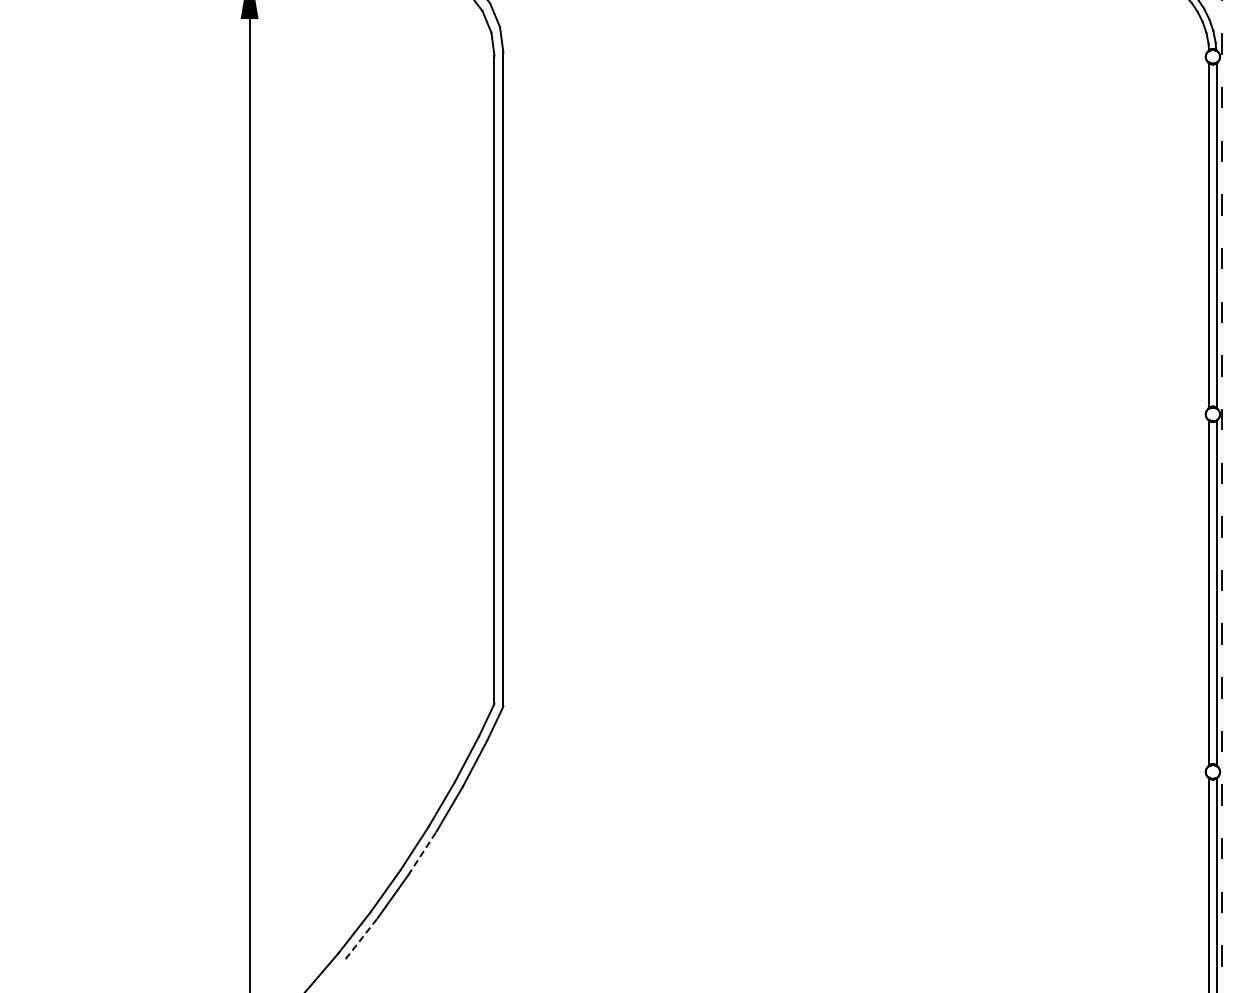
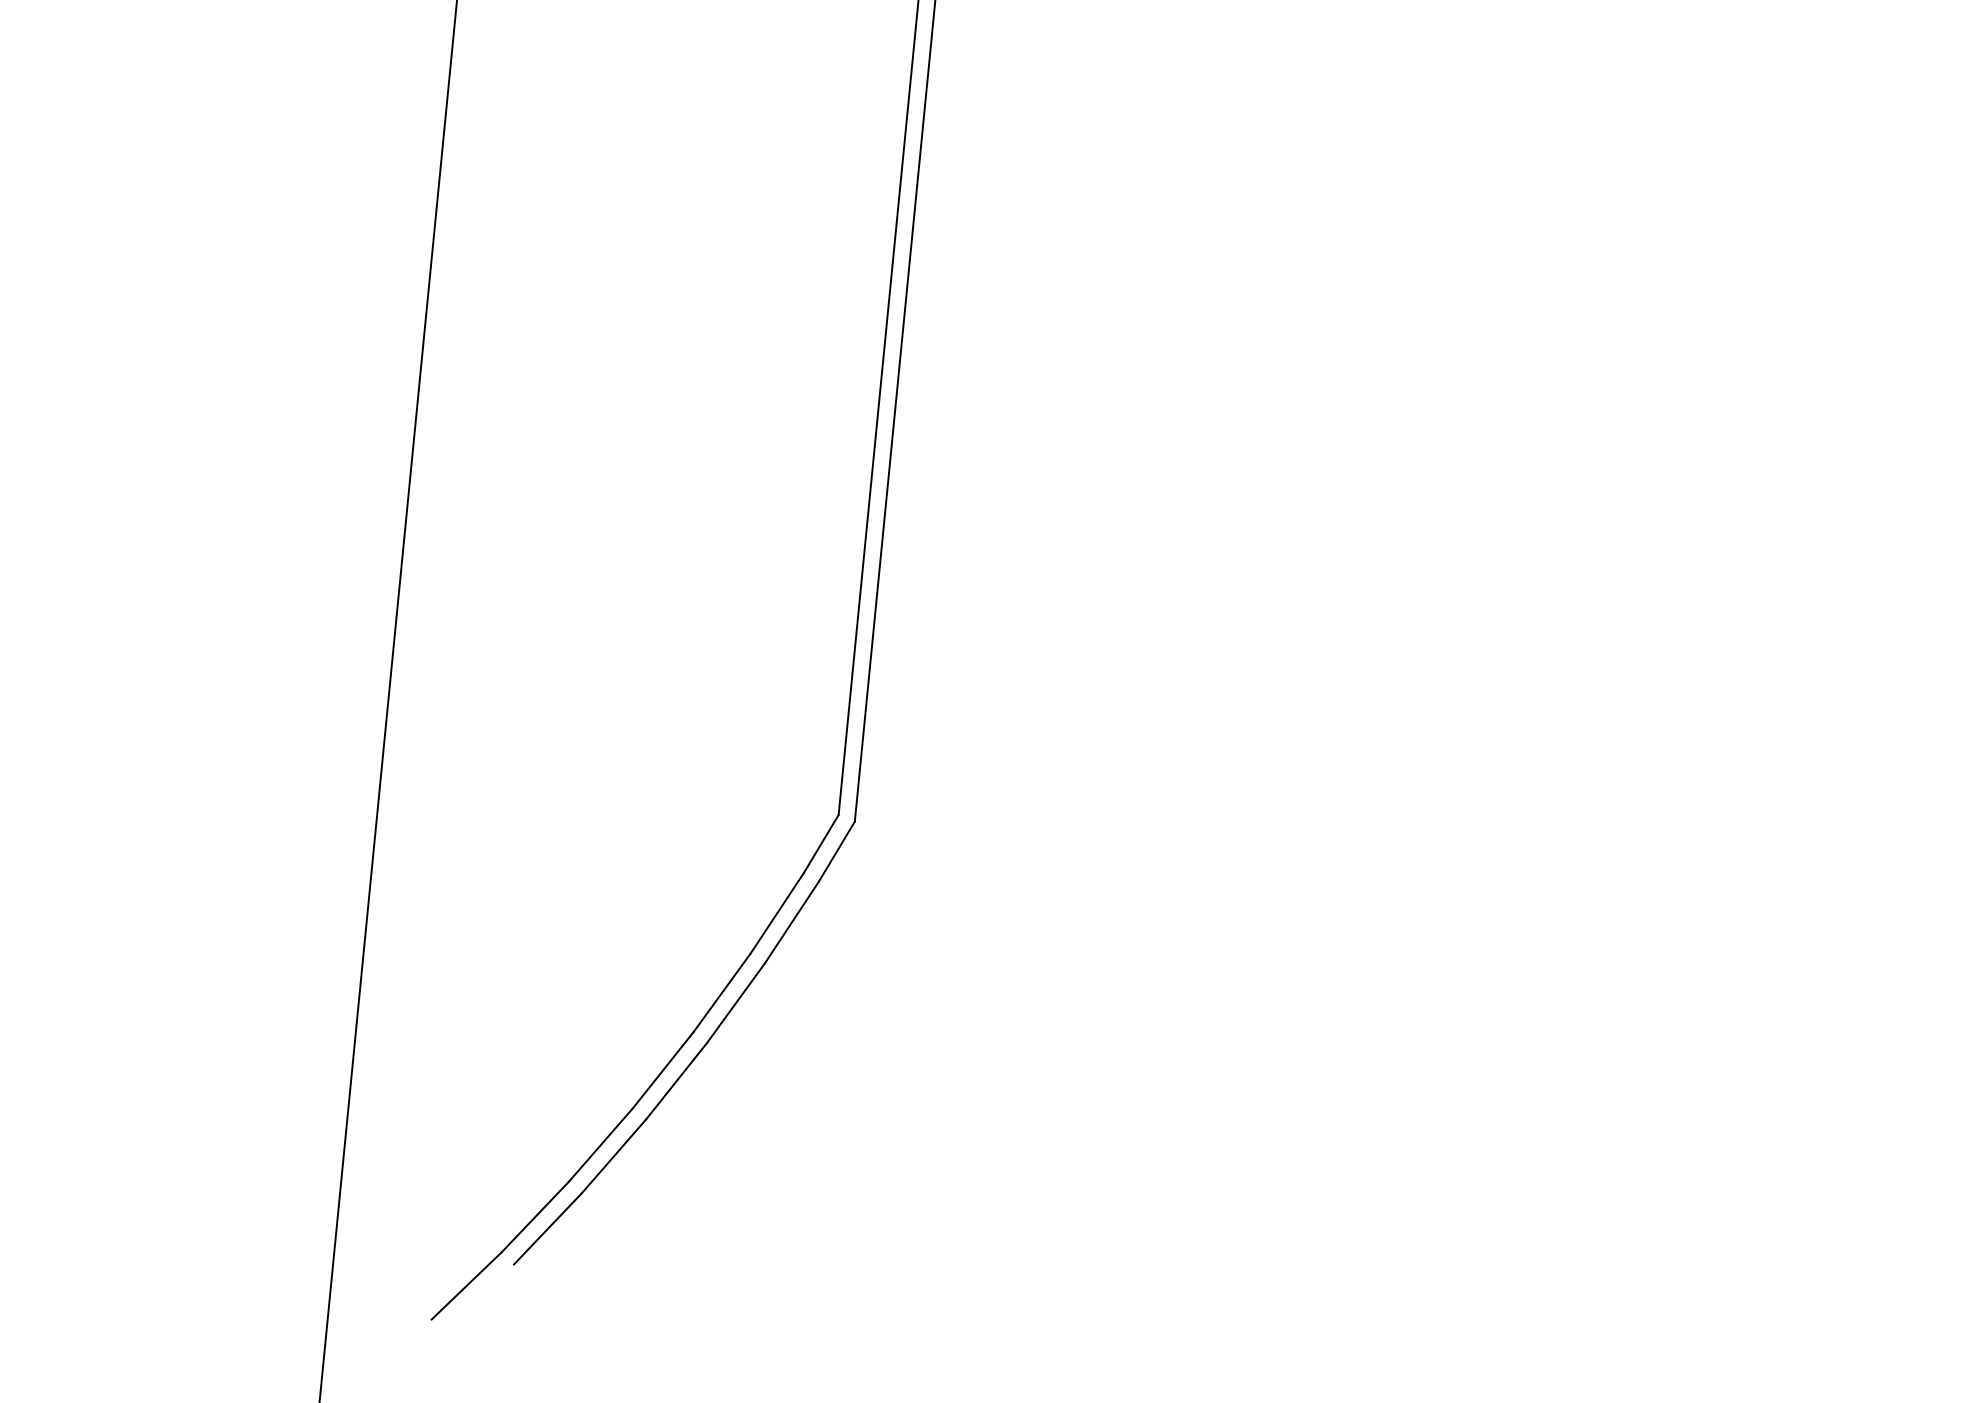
line: (422, 853) -> (676, 1081), dashed -> solid
line: (362, 938) -> (549, 1228), dashed -> solid

